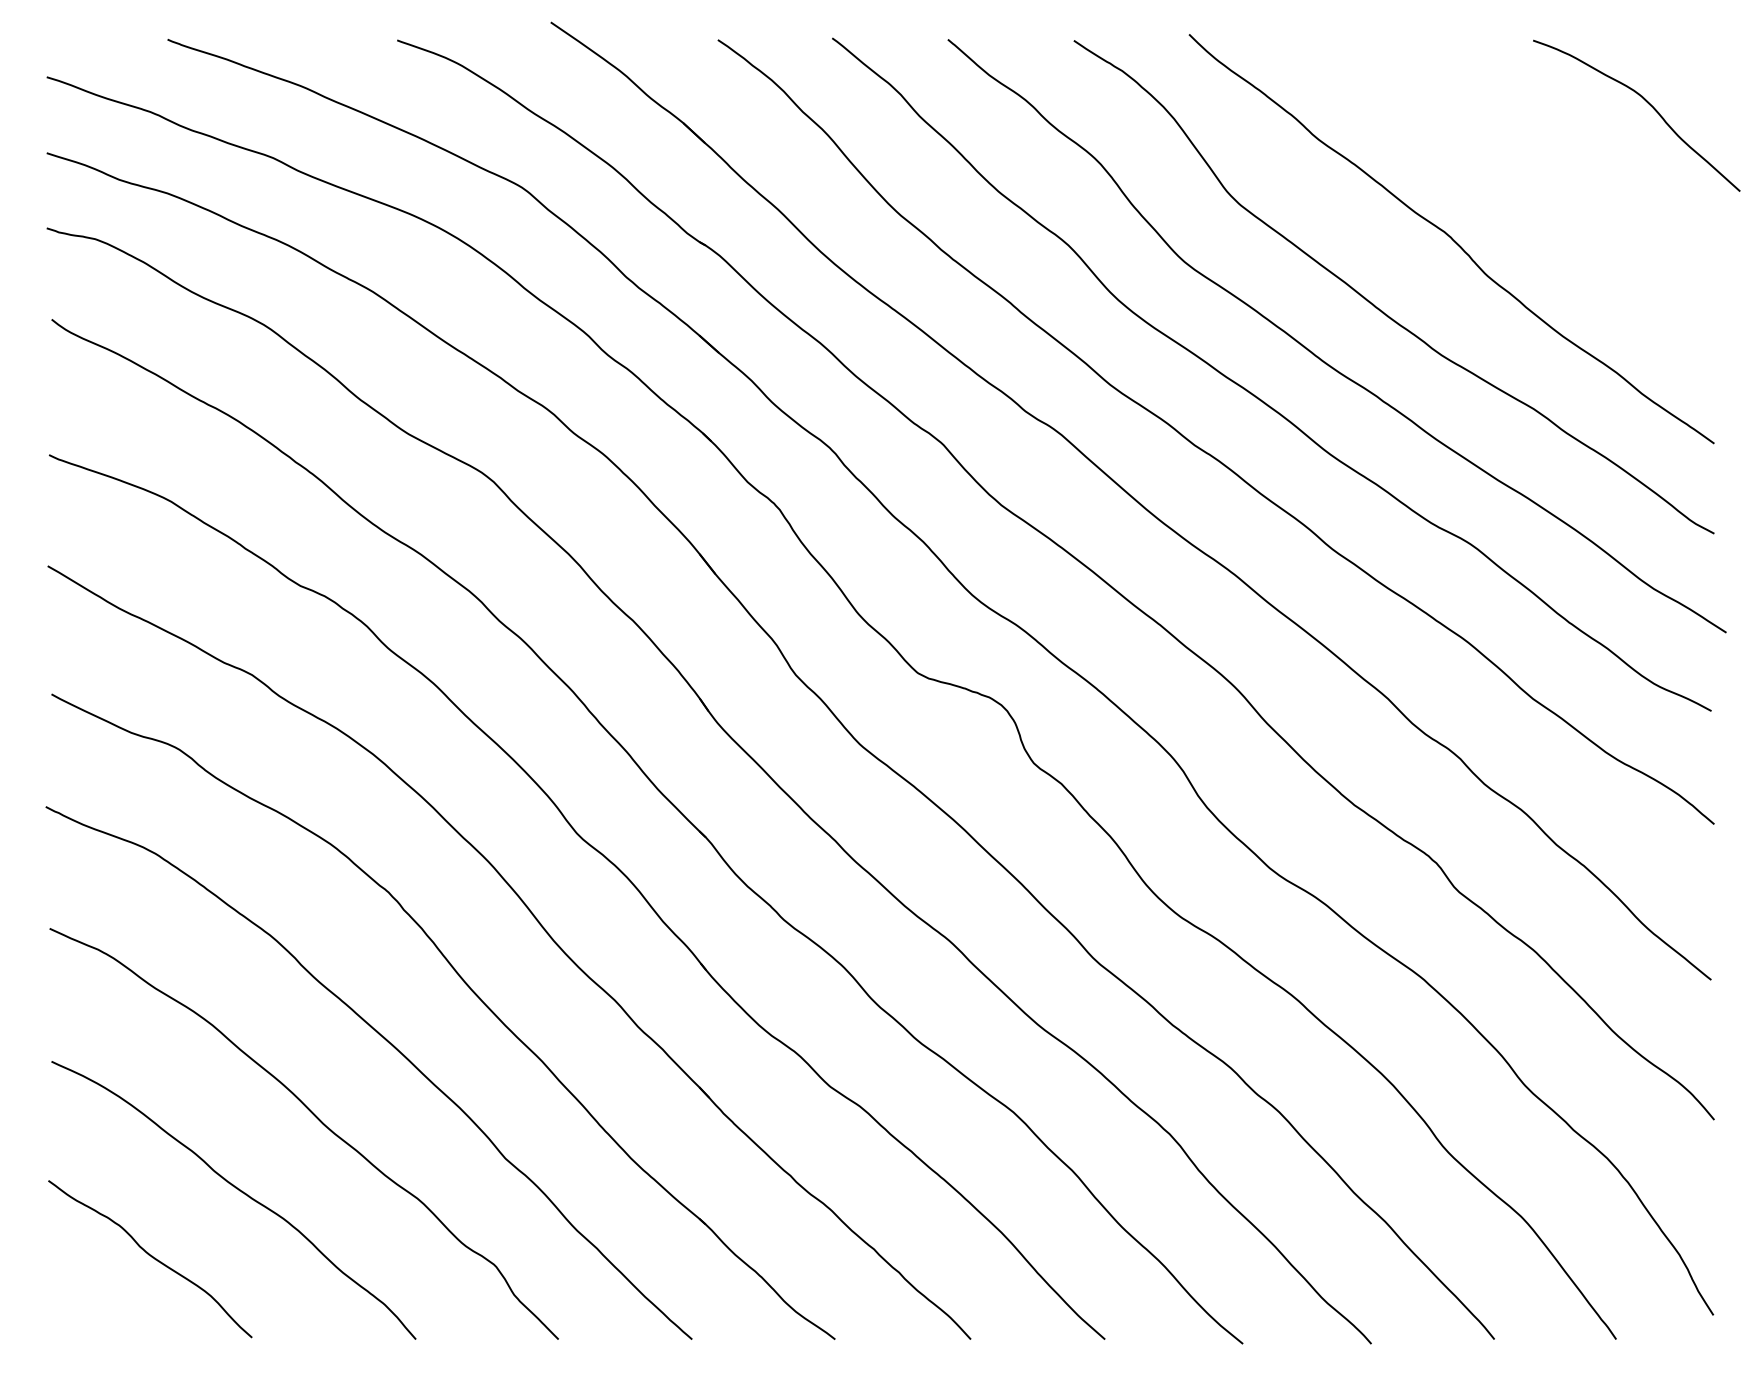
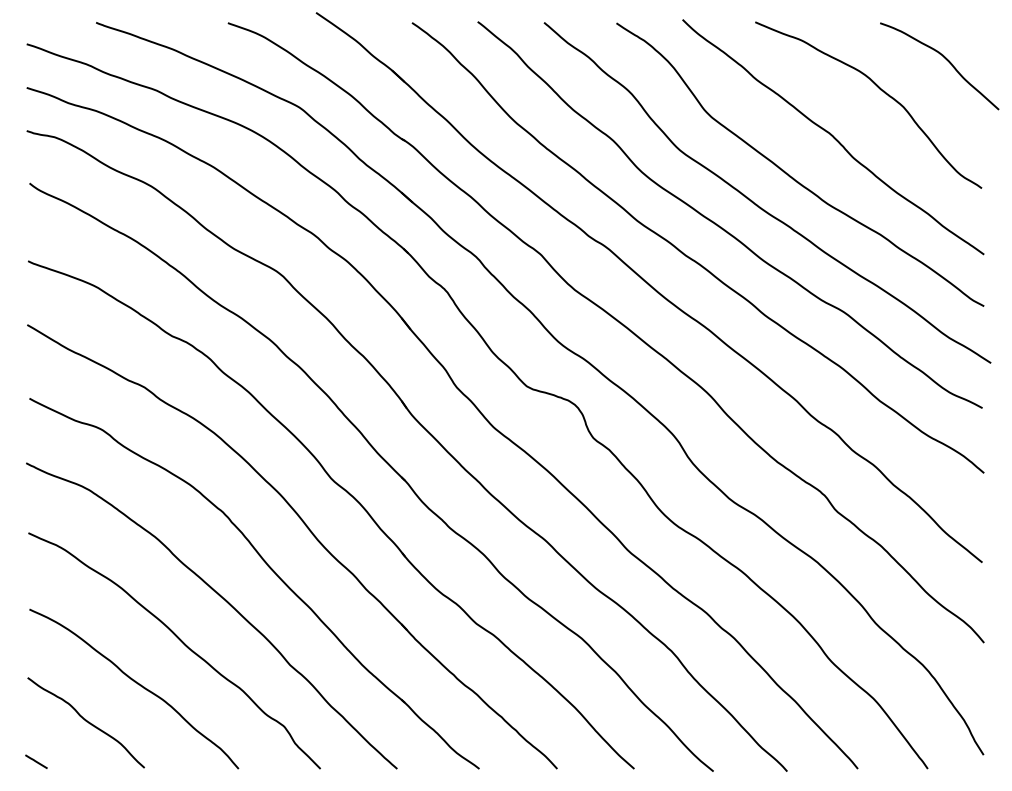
curve: (1533, 157) -> (880, 90), added
line: (63, 1326) -> (36, 761), added

